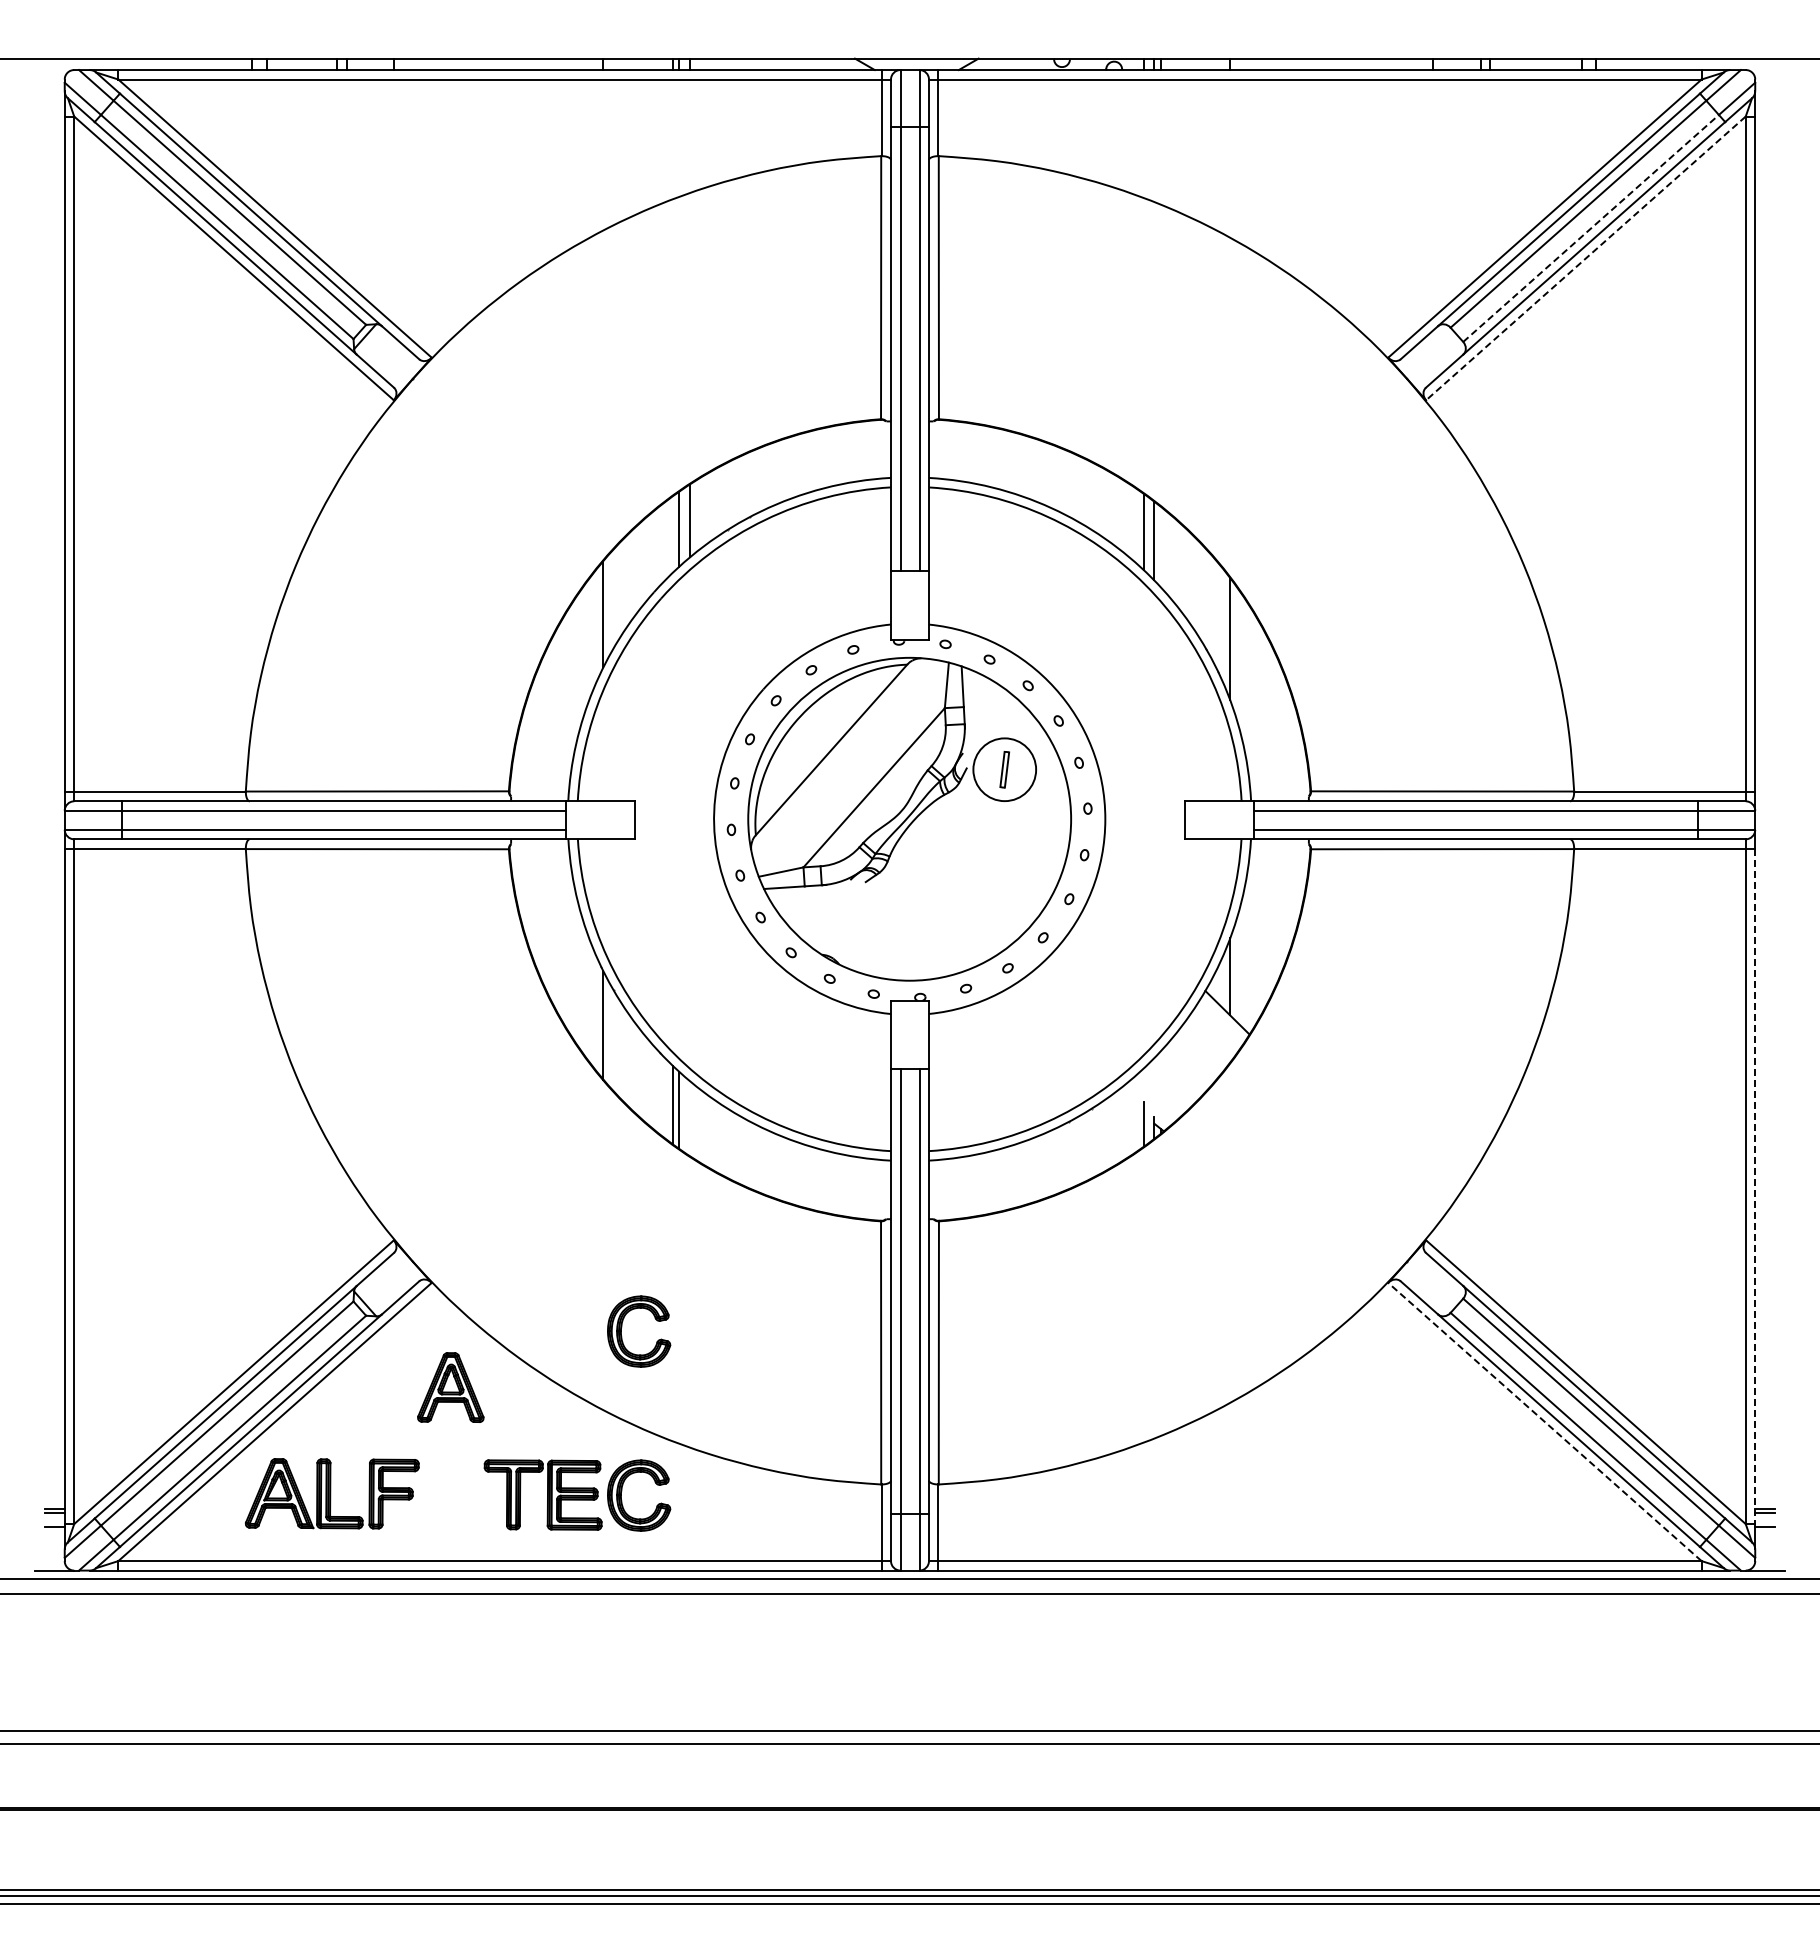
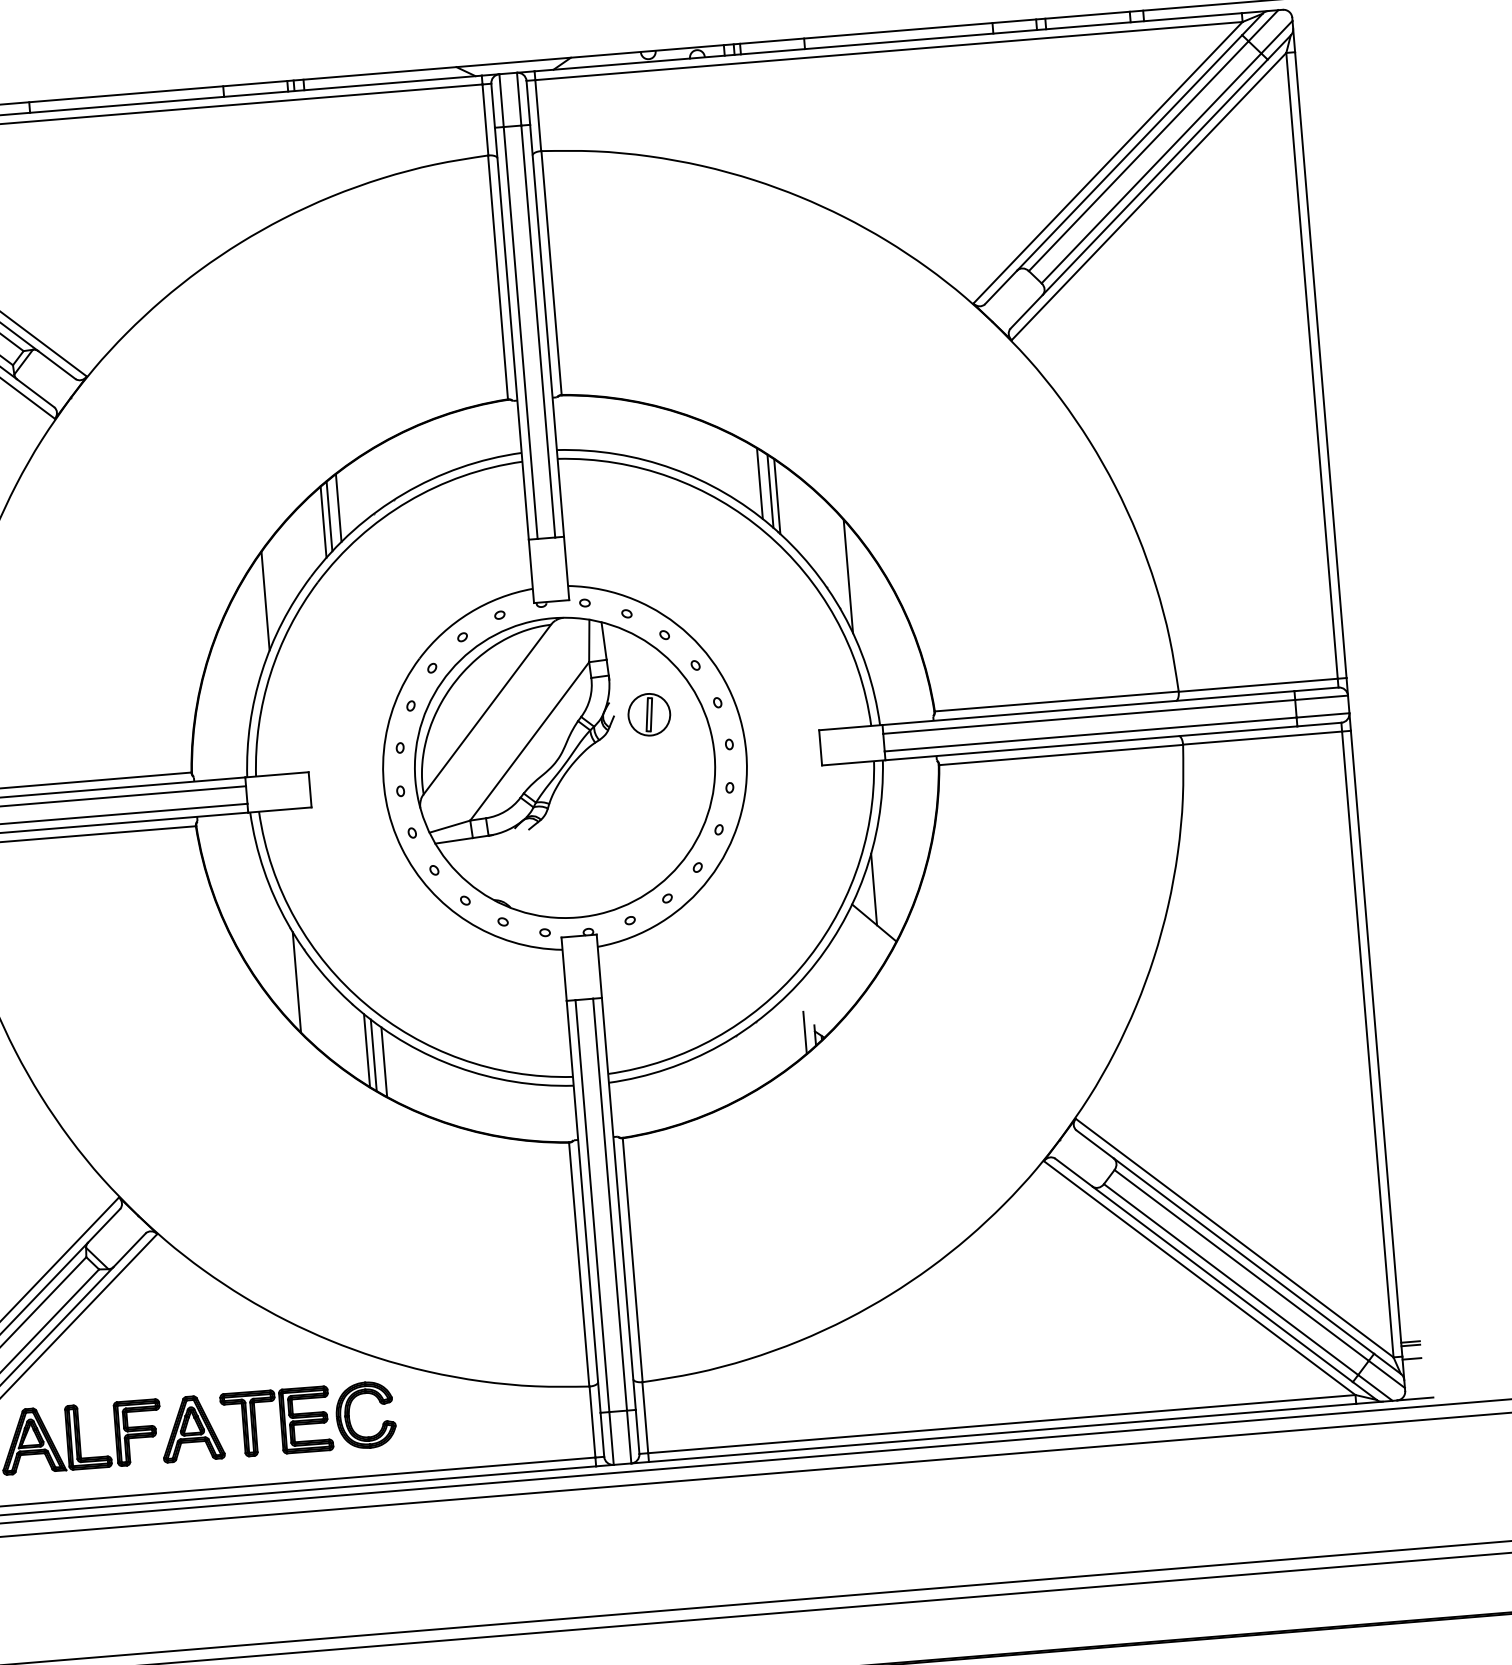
line: (1591, 228) -> (1151, 168), dashed -> solid
line: (1585, 258) -> (1148, 196), dashed -> solid
line: (672, 534) -> (323, 522), added
line: (1161, 546) -> (777, 495), added
circle: (1004, 769) -> (649, 714), size x0.71
line: (690, 1118) -> (384, 1061), added
line: (1755, 1186) -> (1376, 1043), dashed -> solid
part: (622, 1327) -> (337, 1260), removed
part: (450, 1387) -> (191, 1428), moved
line: (1544, 1421) -> (1199, 1277), dashed -> solid

